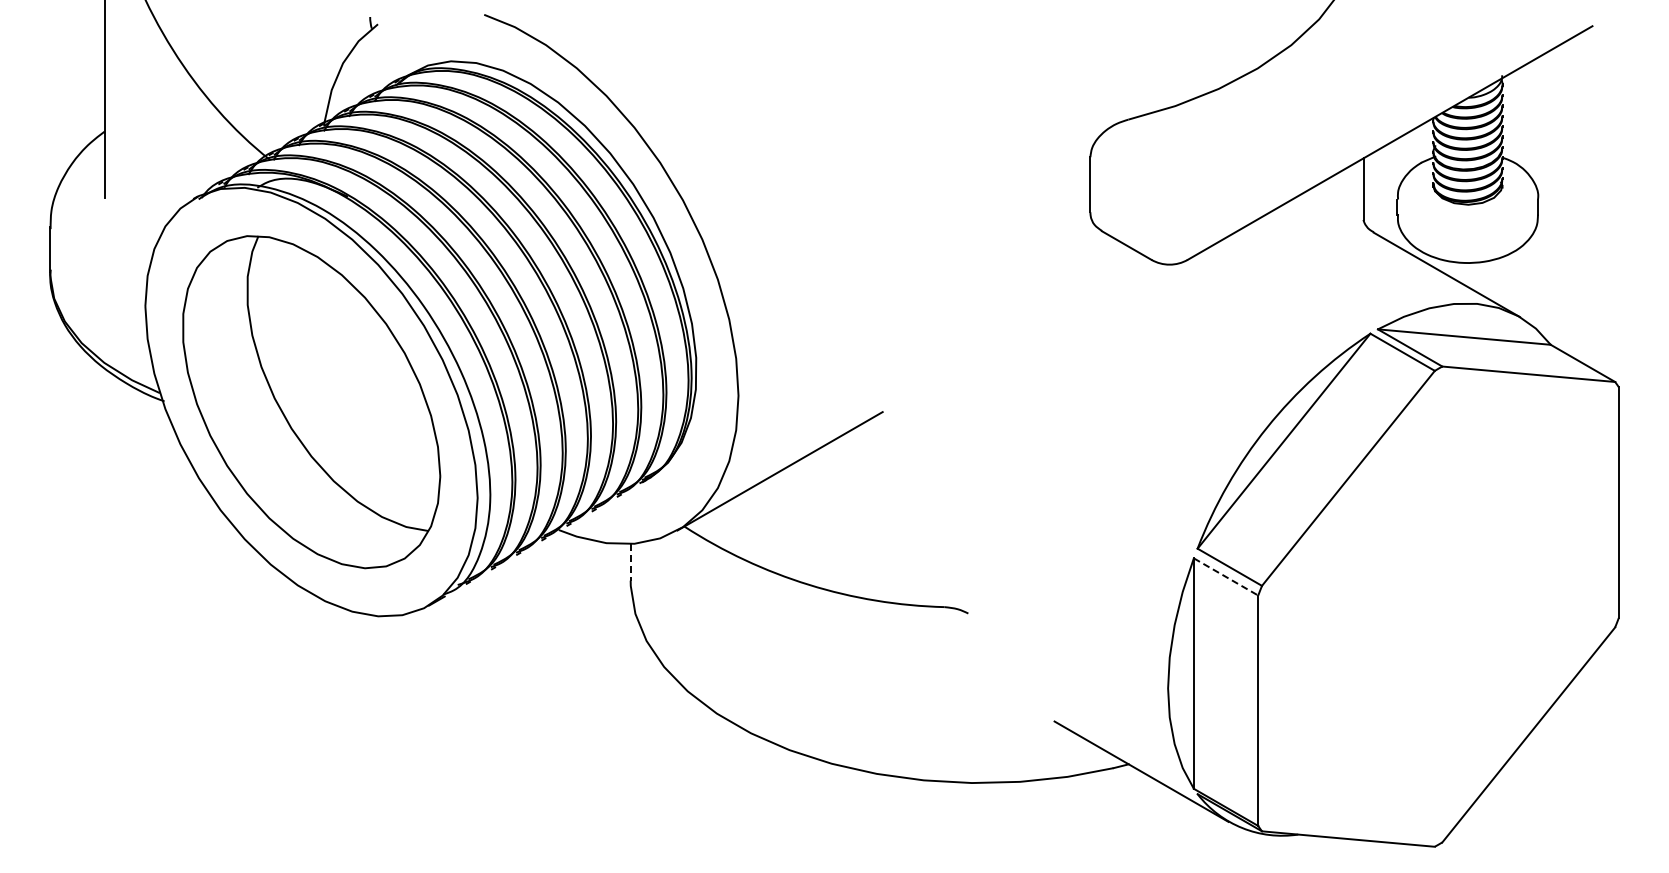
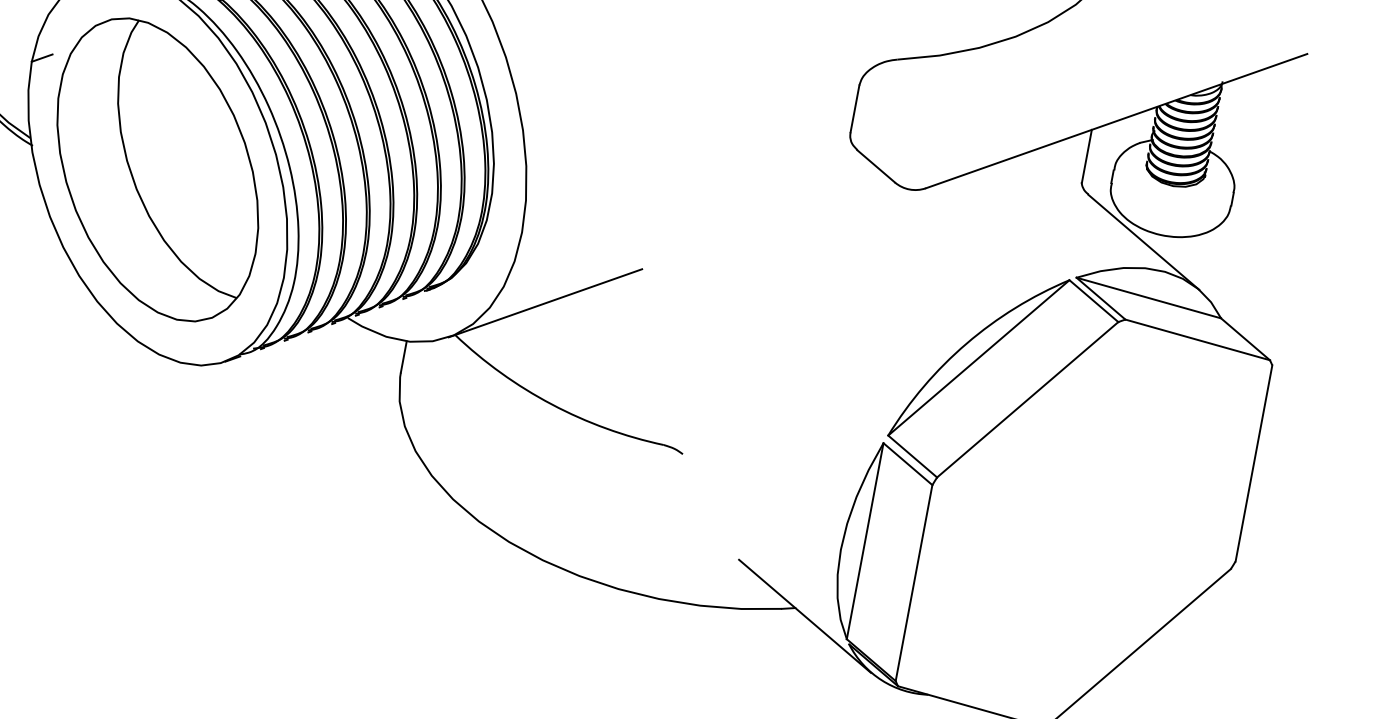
line: (156, 299) -> (42, 57), added
line: (630, 562) -> (403, 357), dashed -> solid
line: (1226, 577) -> (908, 464), dashed -> solid

